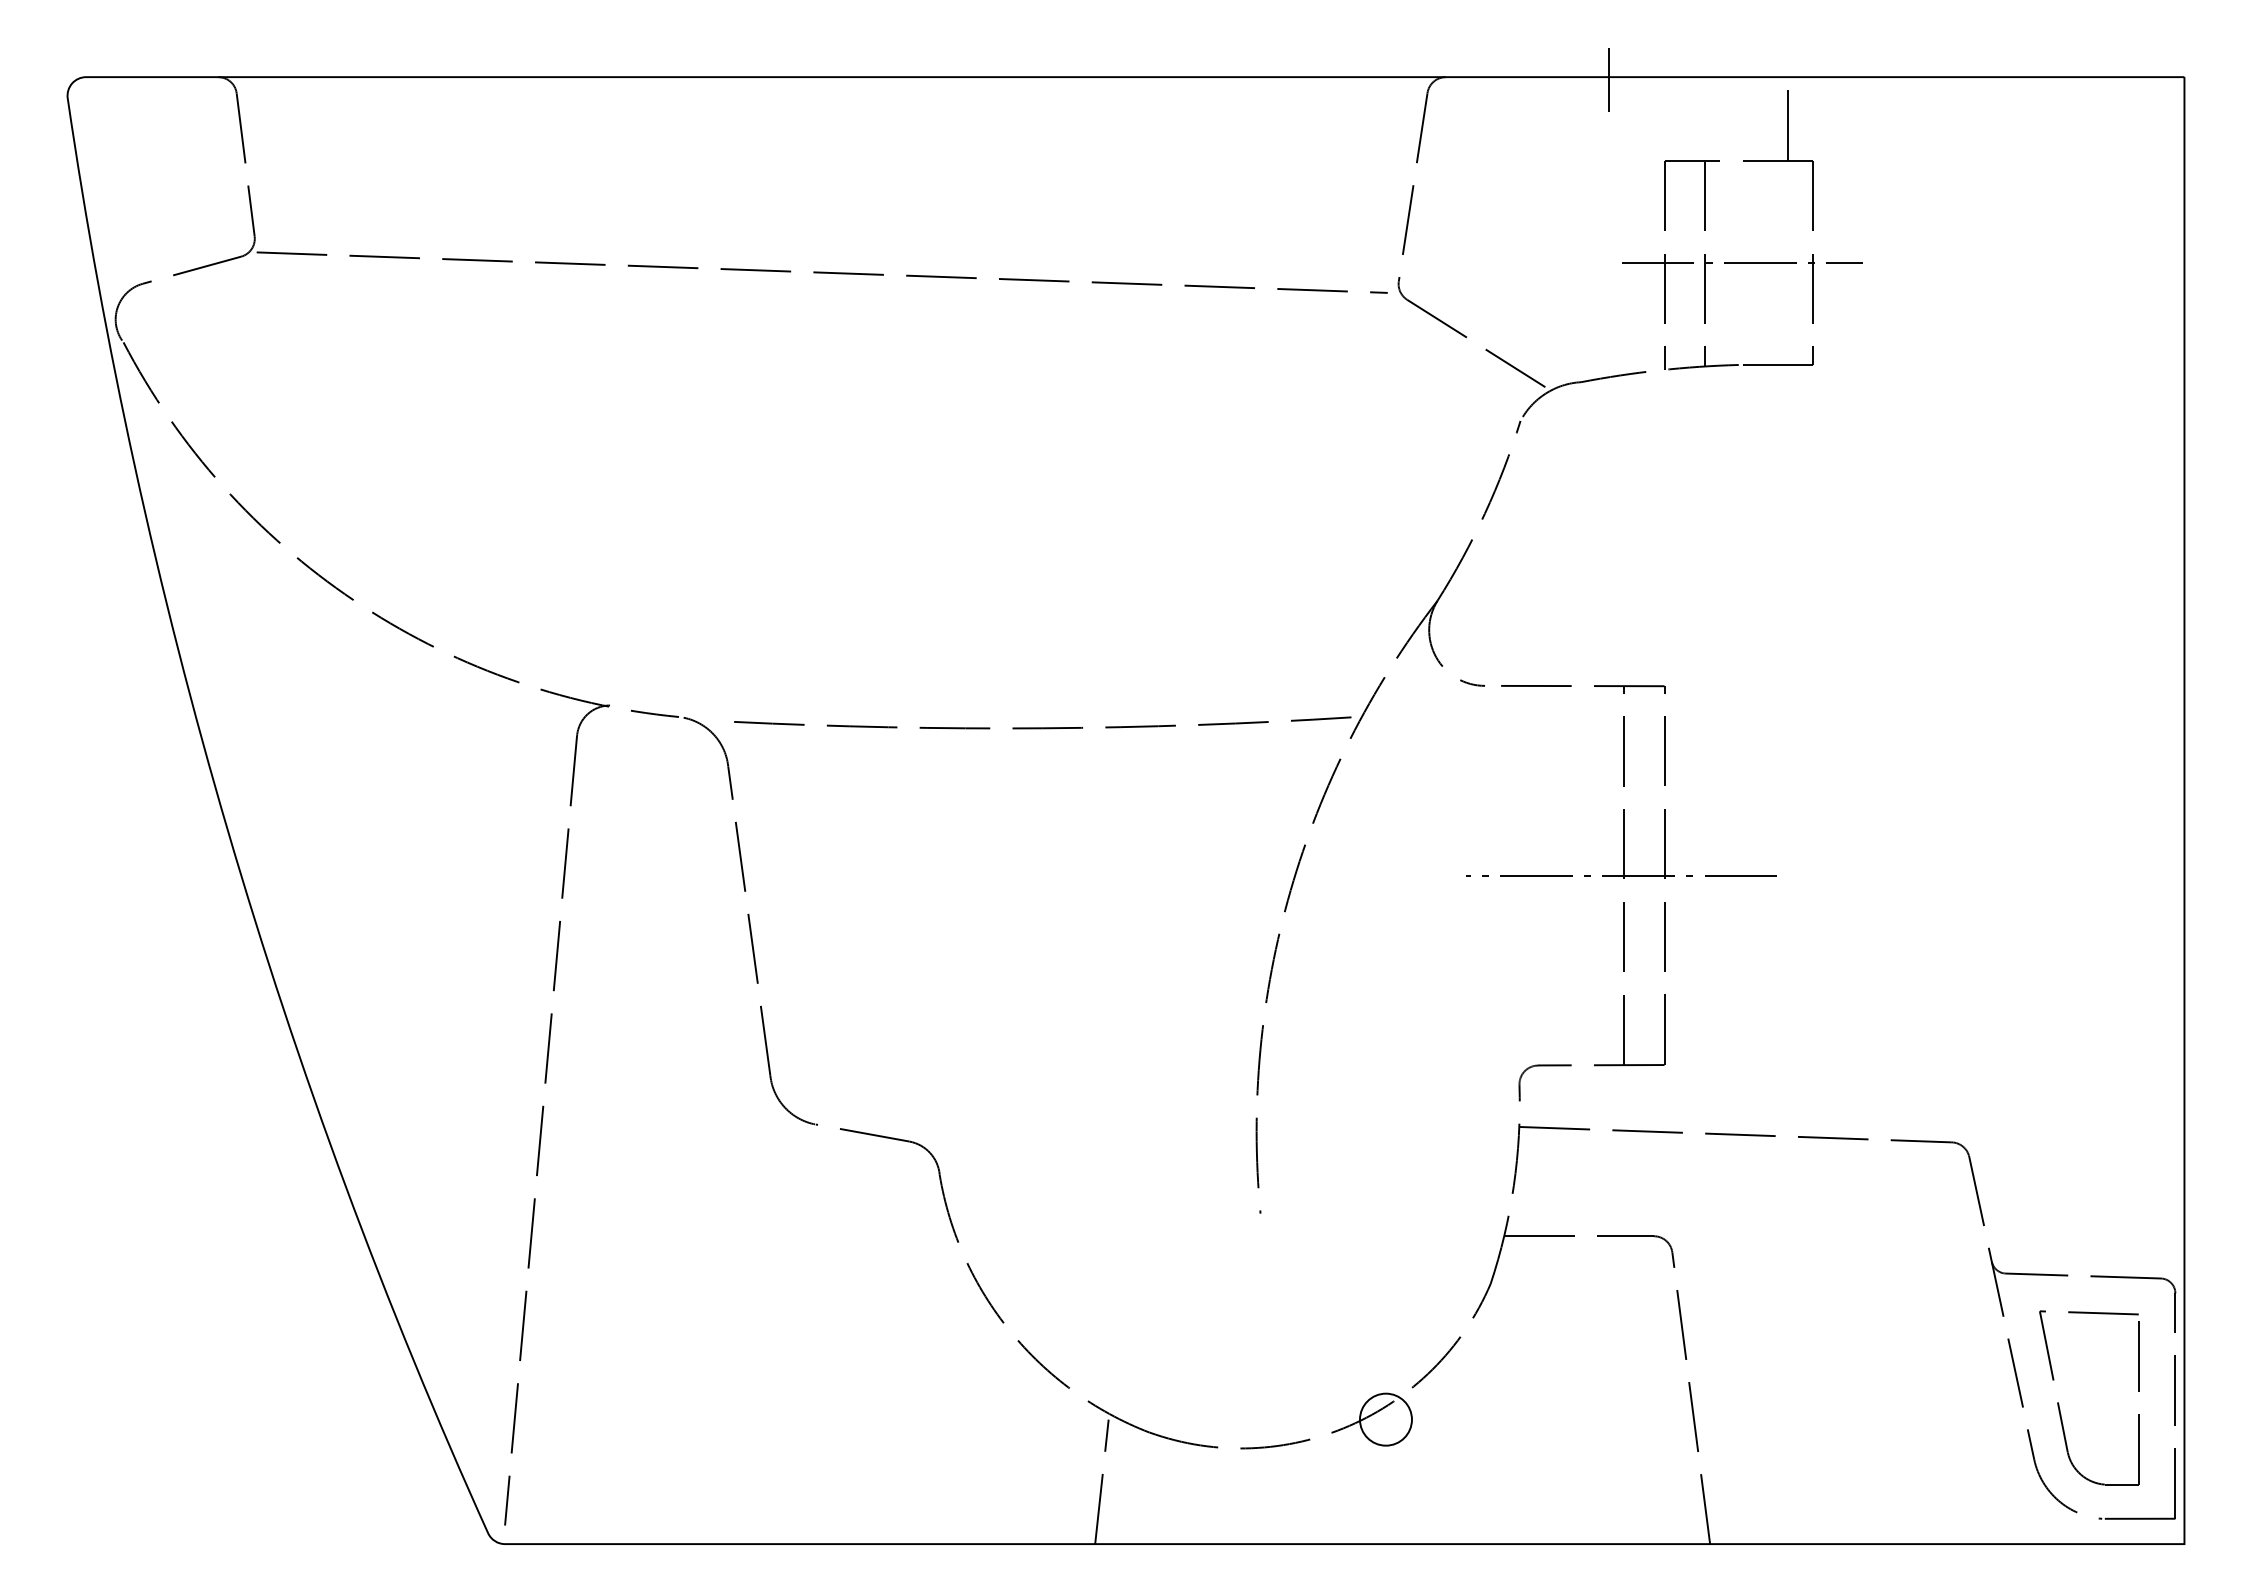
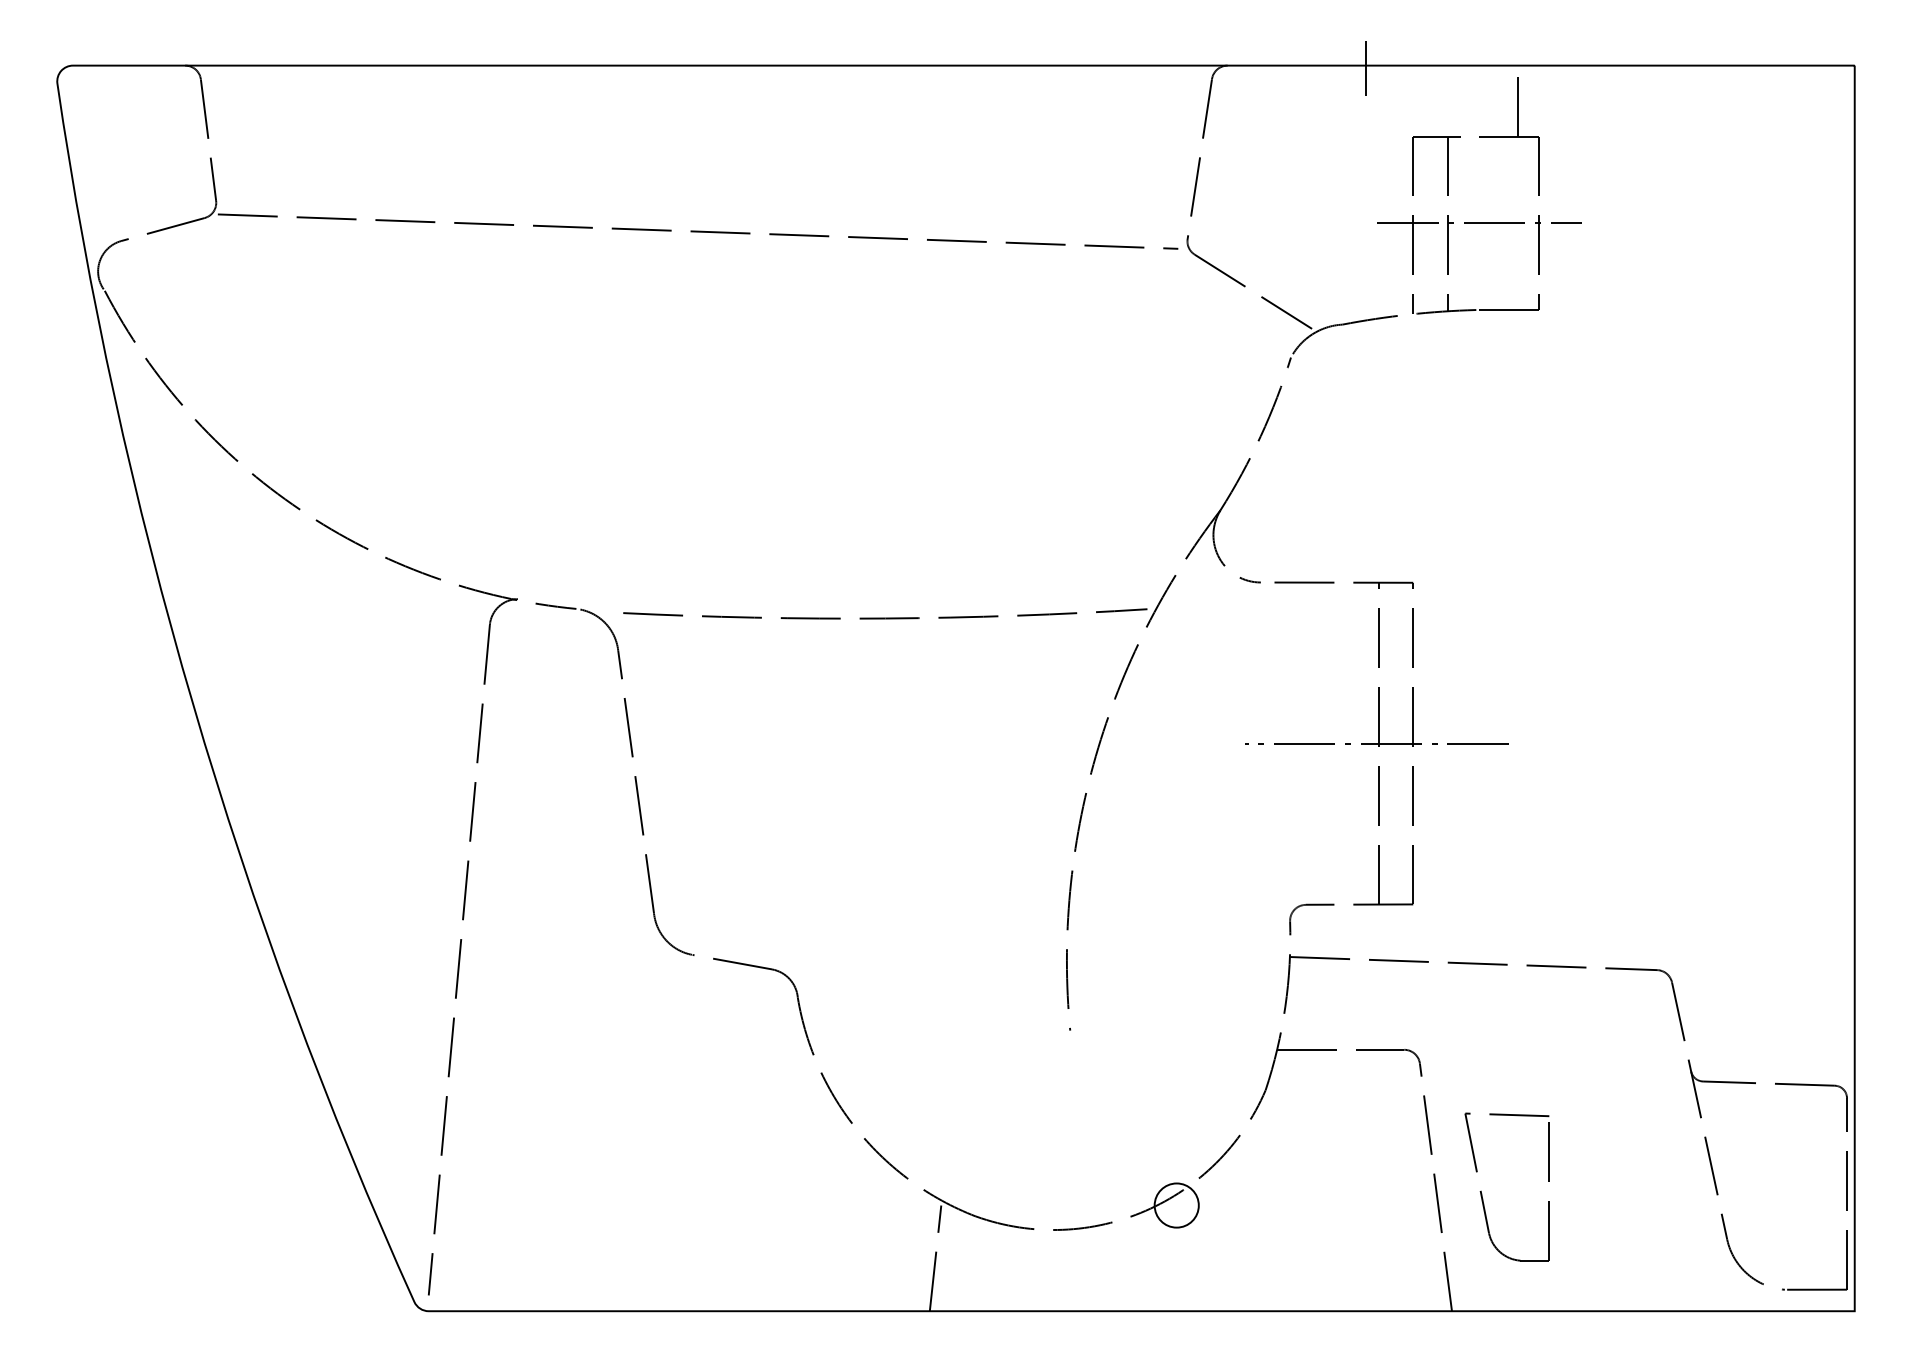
part: (2059, 1404) -> (1482, 1192), moved

